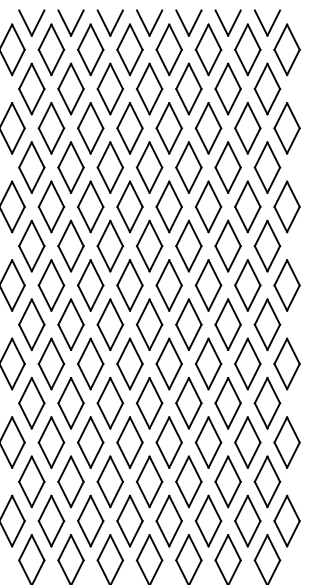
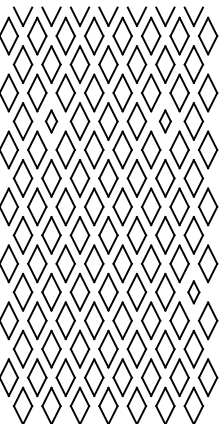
part: (70, 167) -> (51, 121), size x0.6
part: (227, 167) -> (164, 121), size x0.6
part: (267, 403) -> (193, 292), size x0.6

